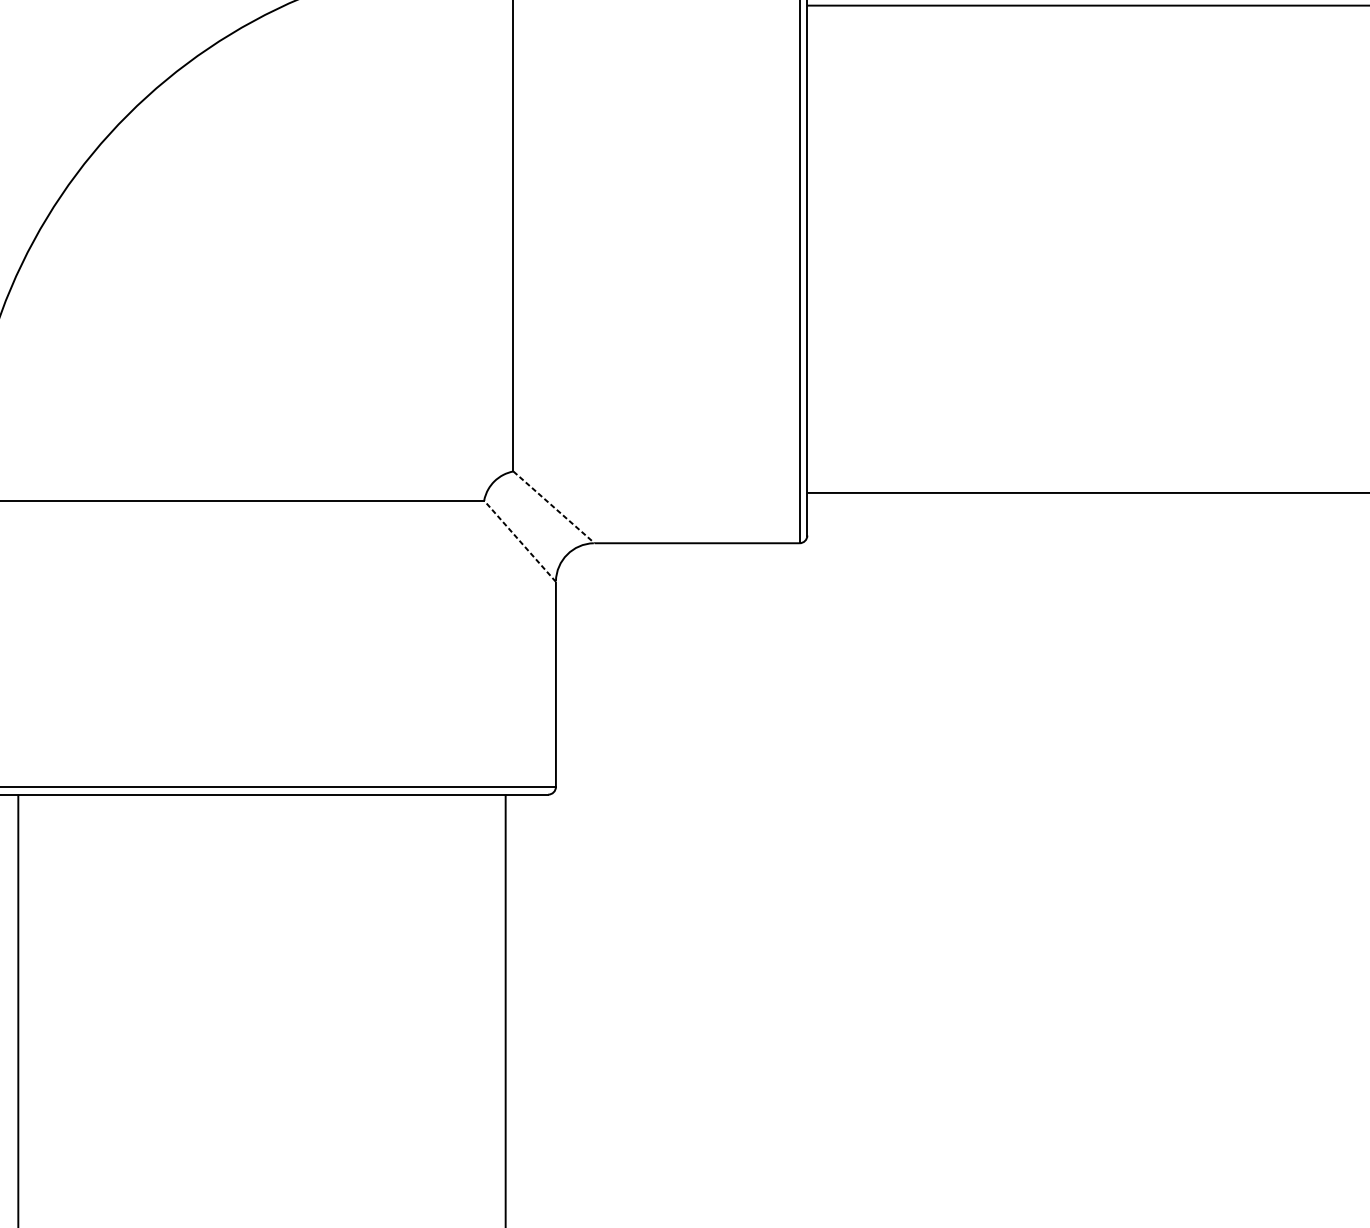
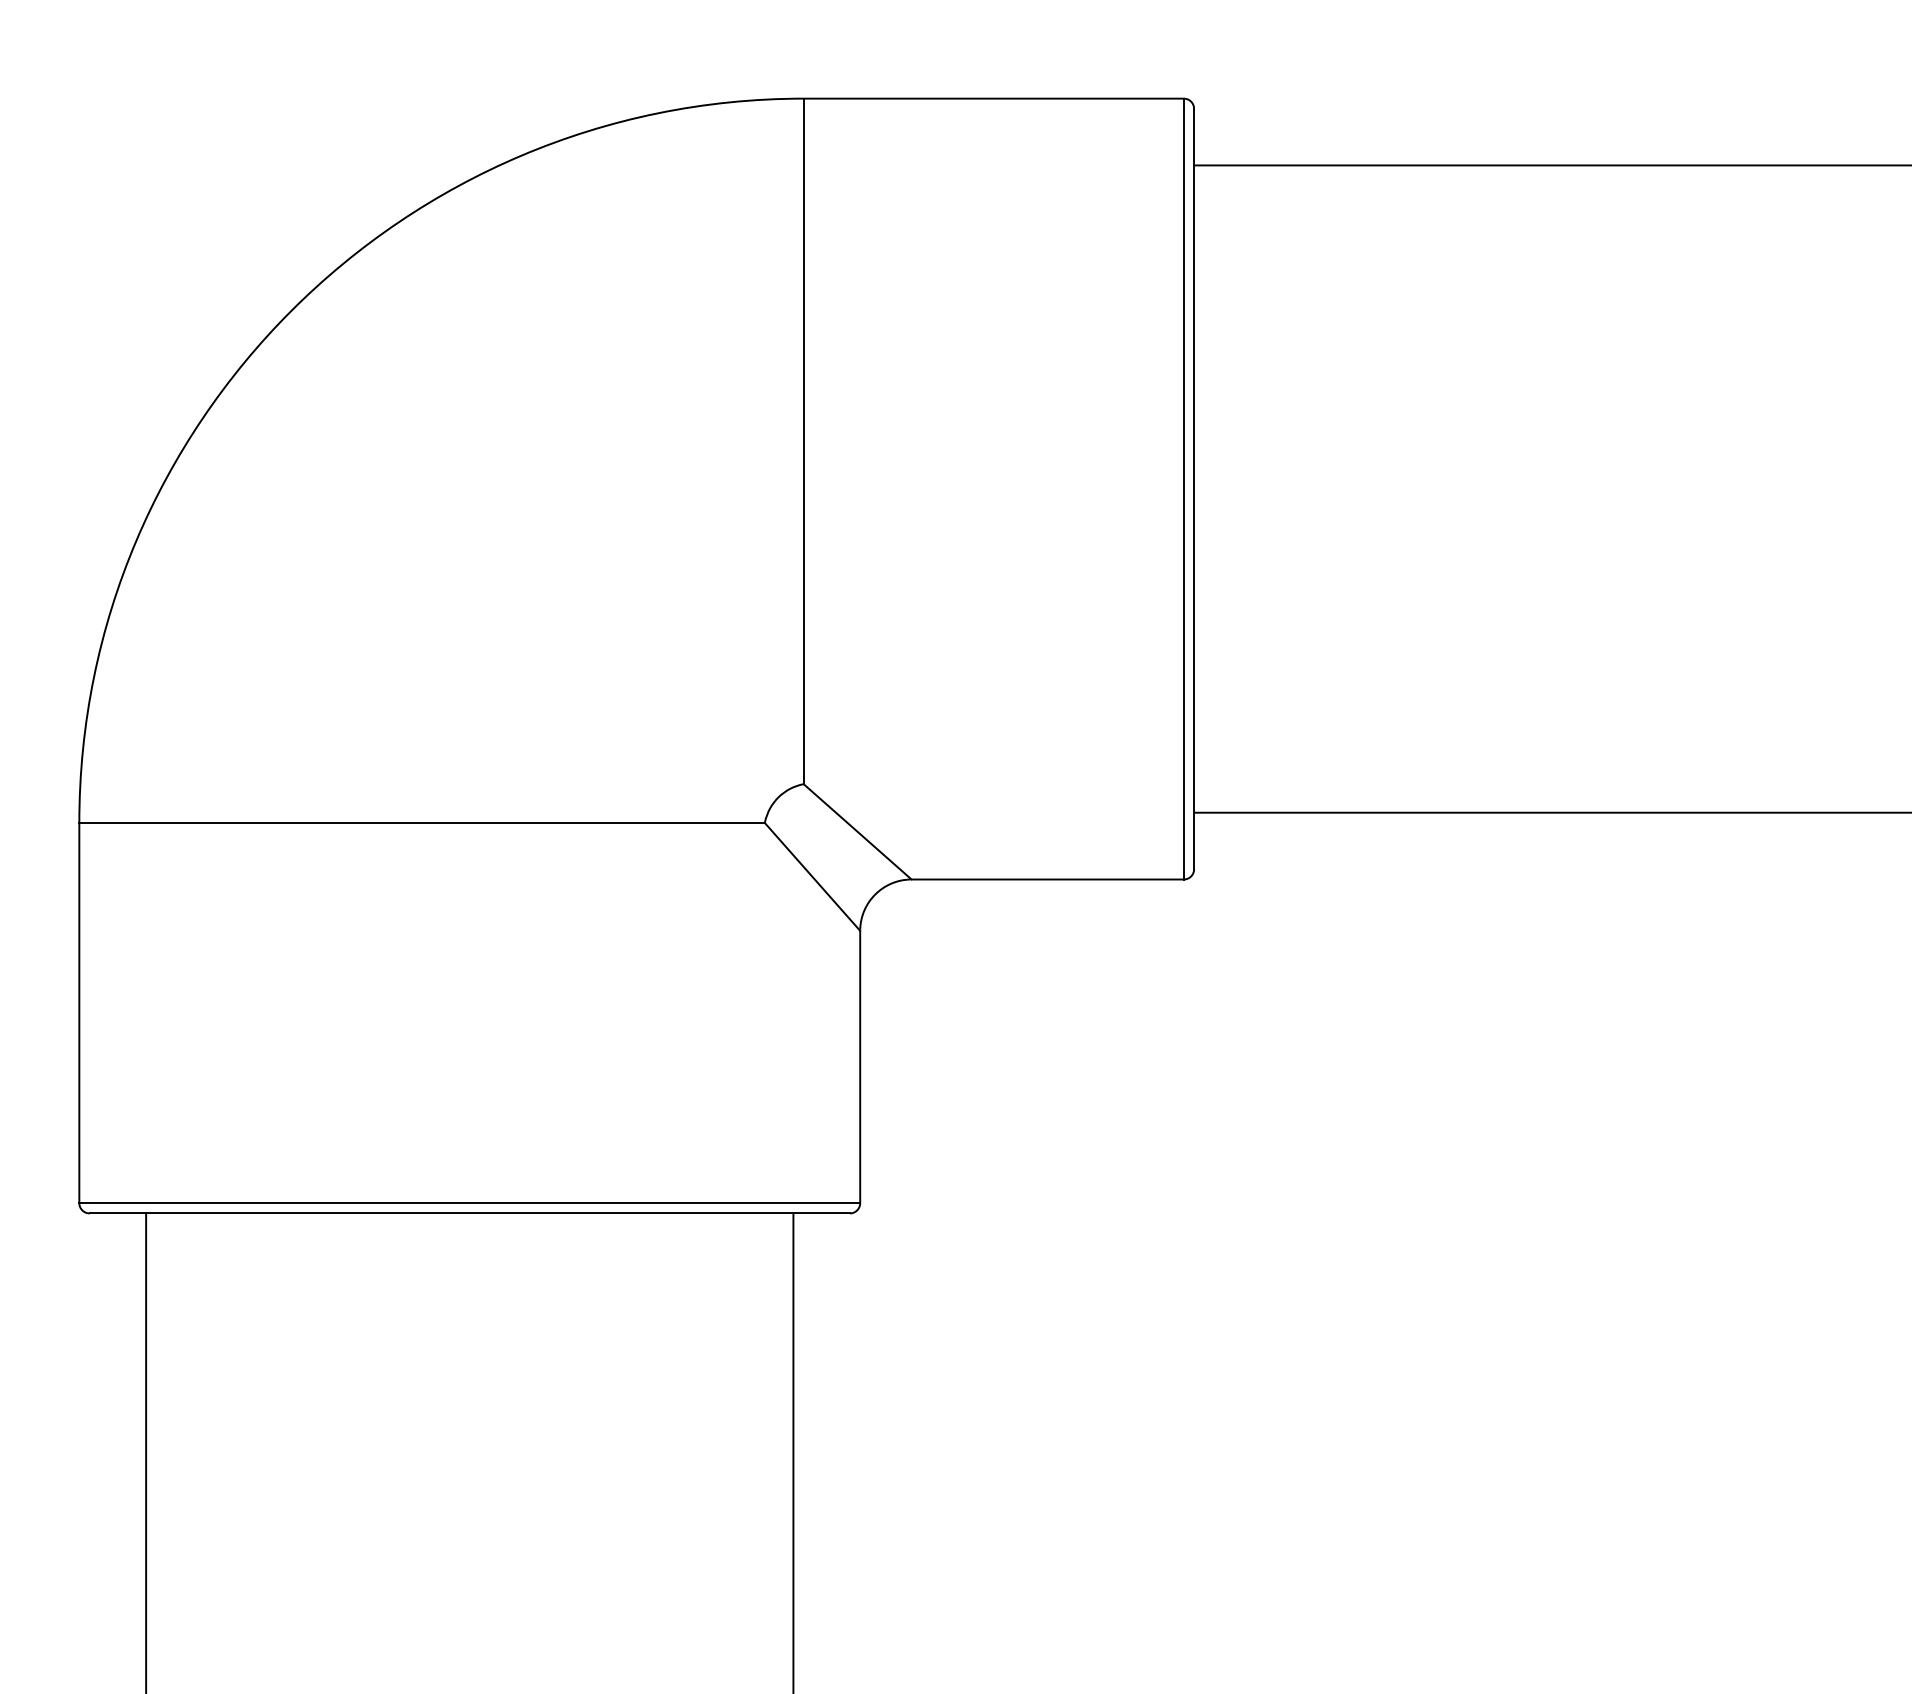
line: (553, 507) -> (857, 831), dashed -> solid
line: (520, 540) -> (812, 876), dashed -> solid

